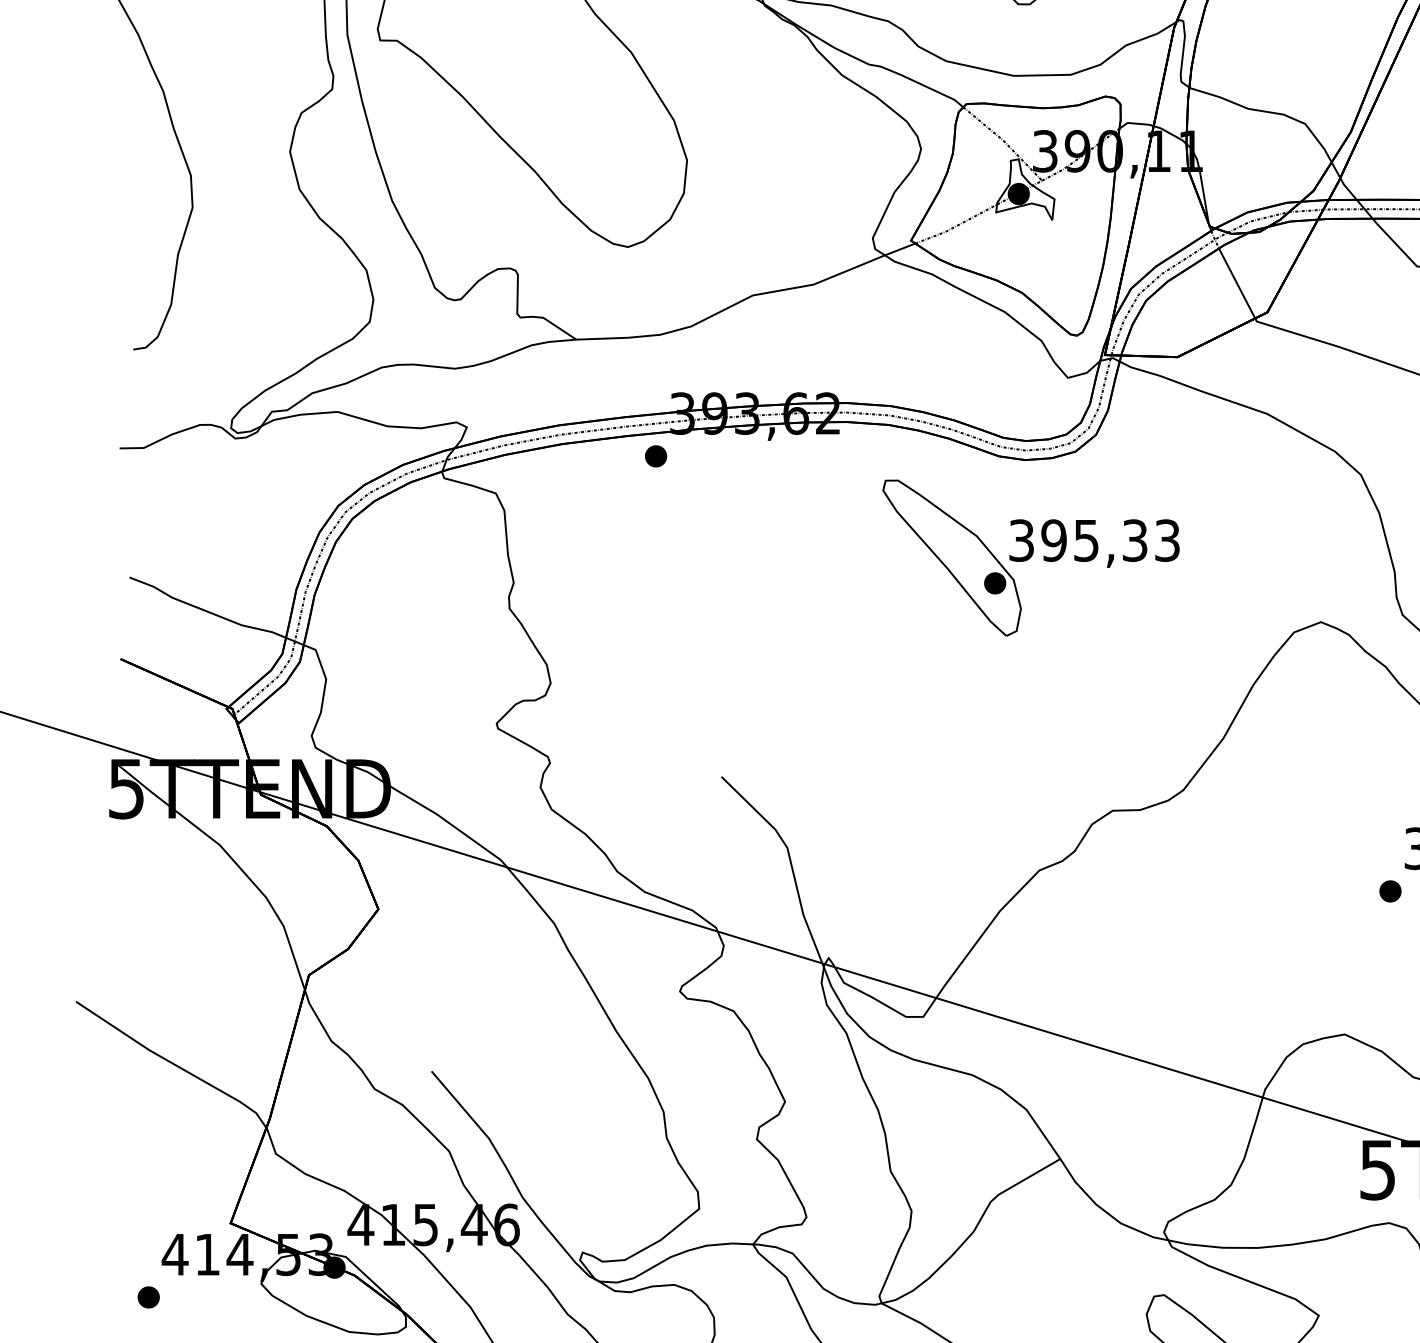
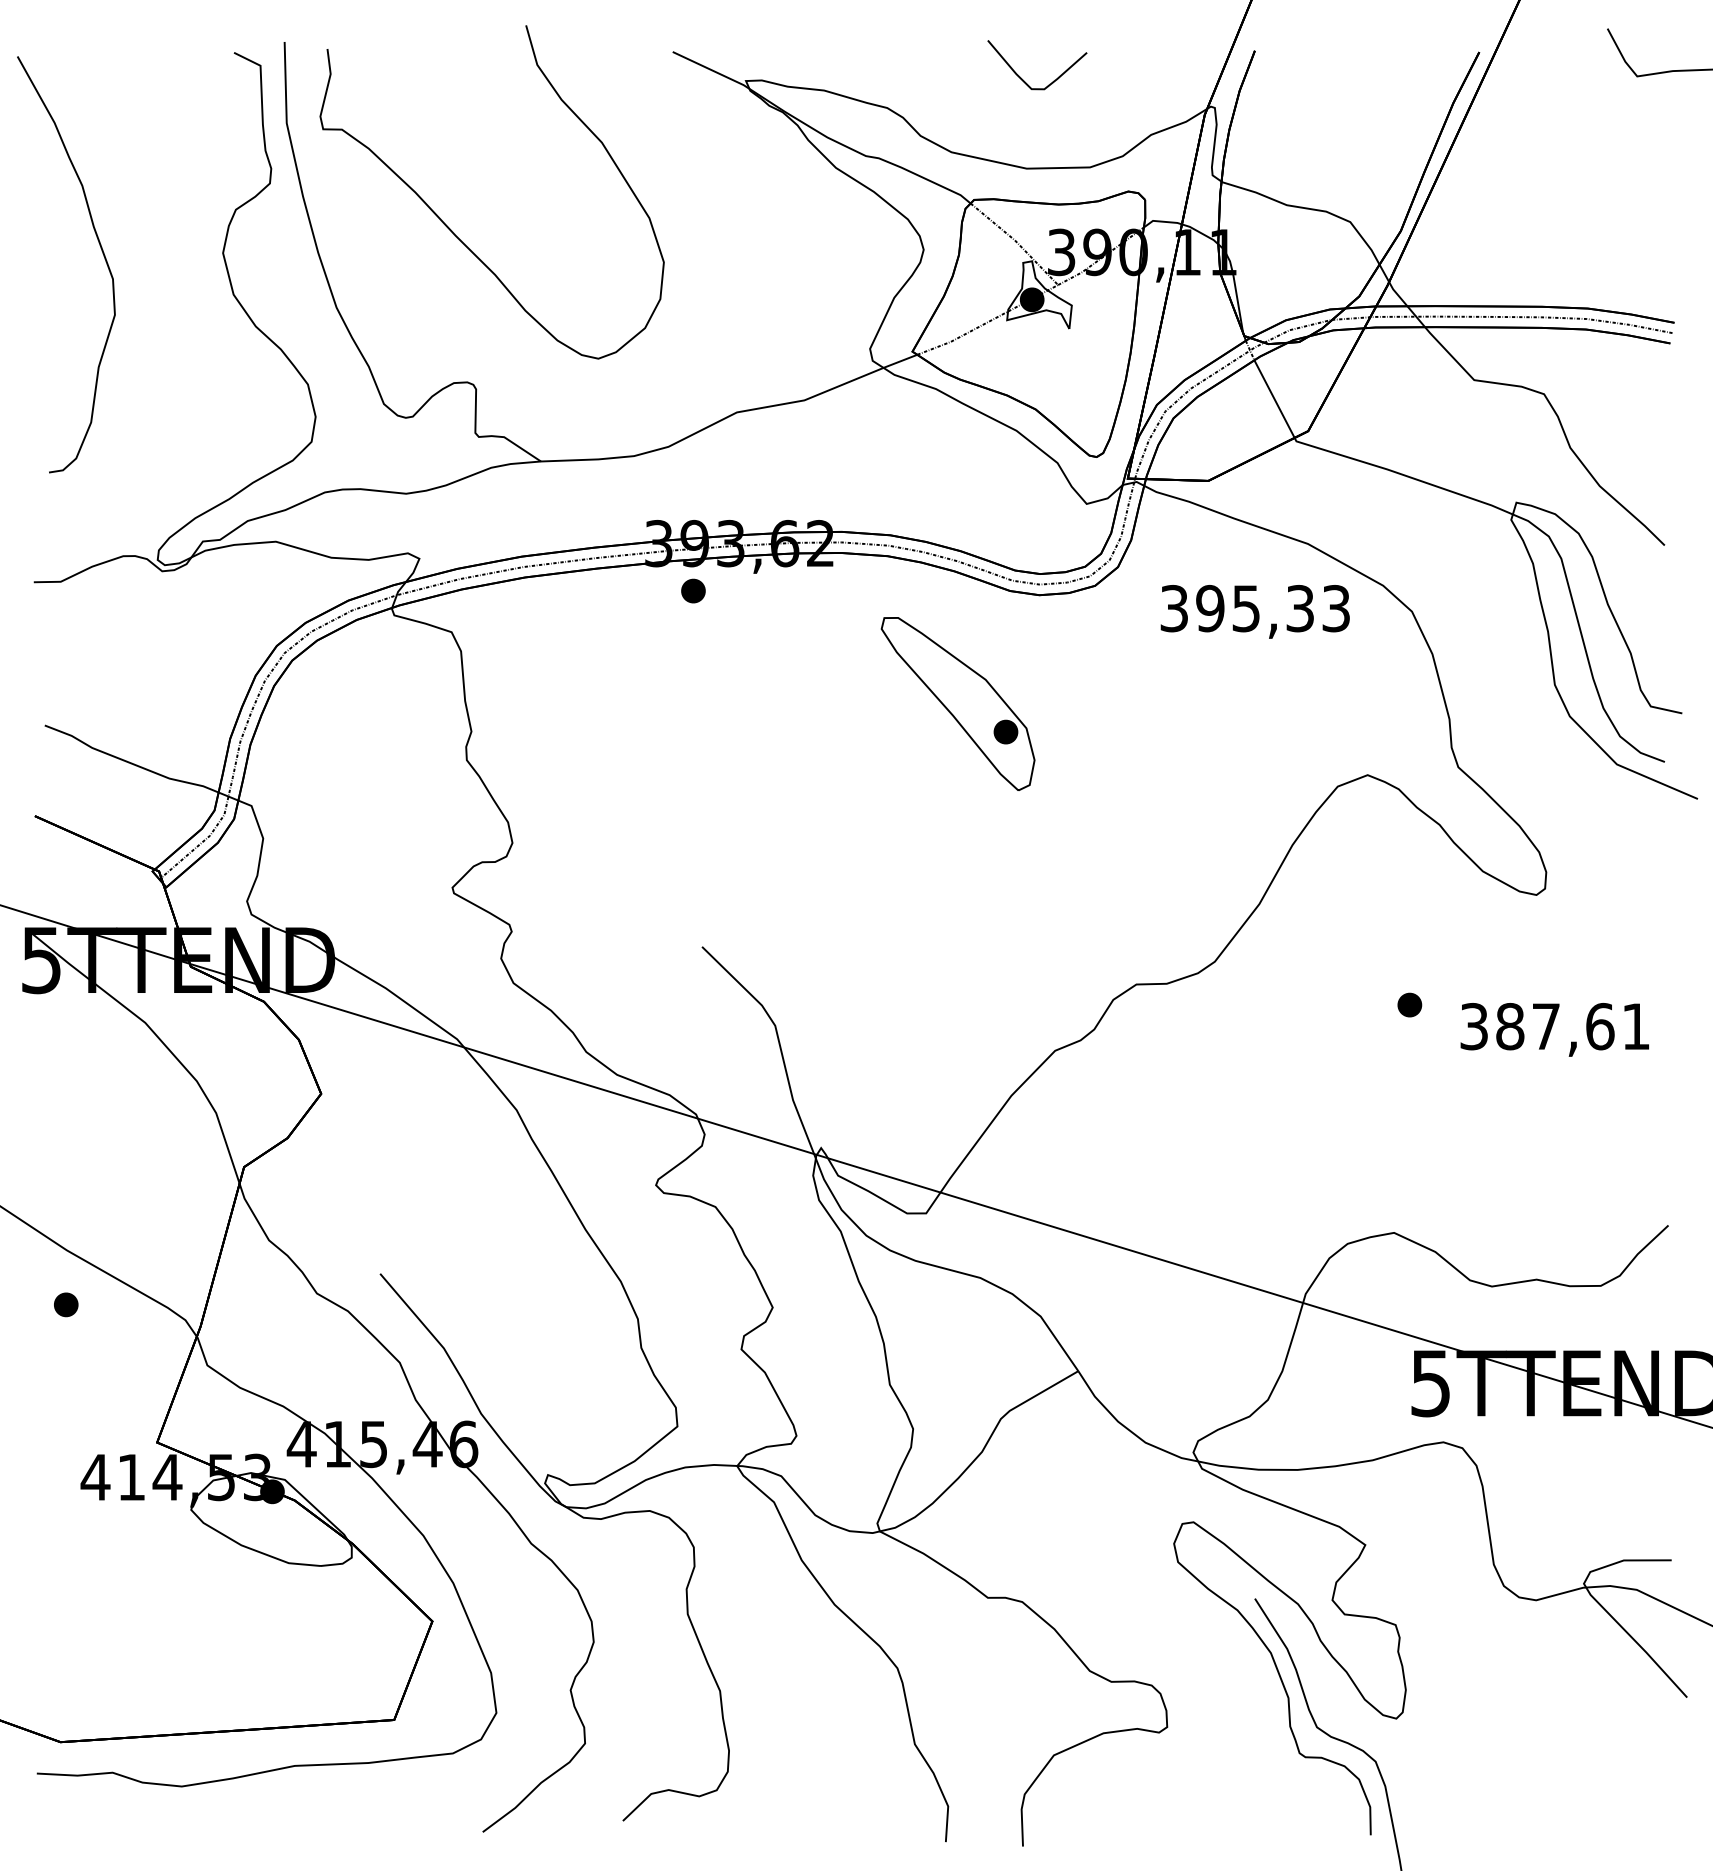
part: (656, 455) -> (693, 590), moved
text: (1093, 543) -> (1254, 611), moved
part: (1390, 890) -> (1409, 1004), moved
part: (149, 1297) -> (66, 1304), moved

